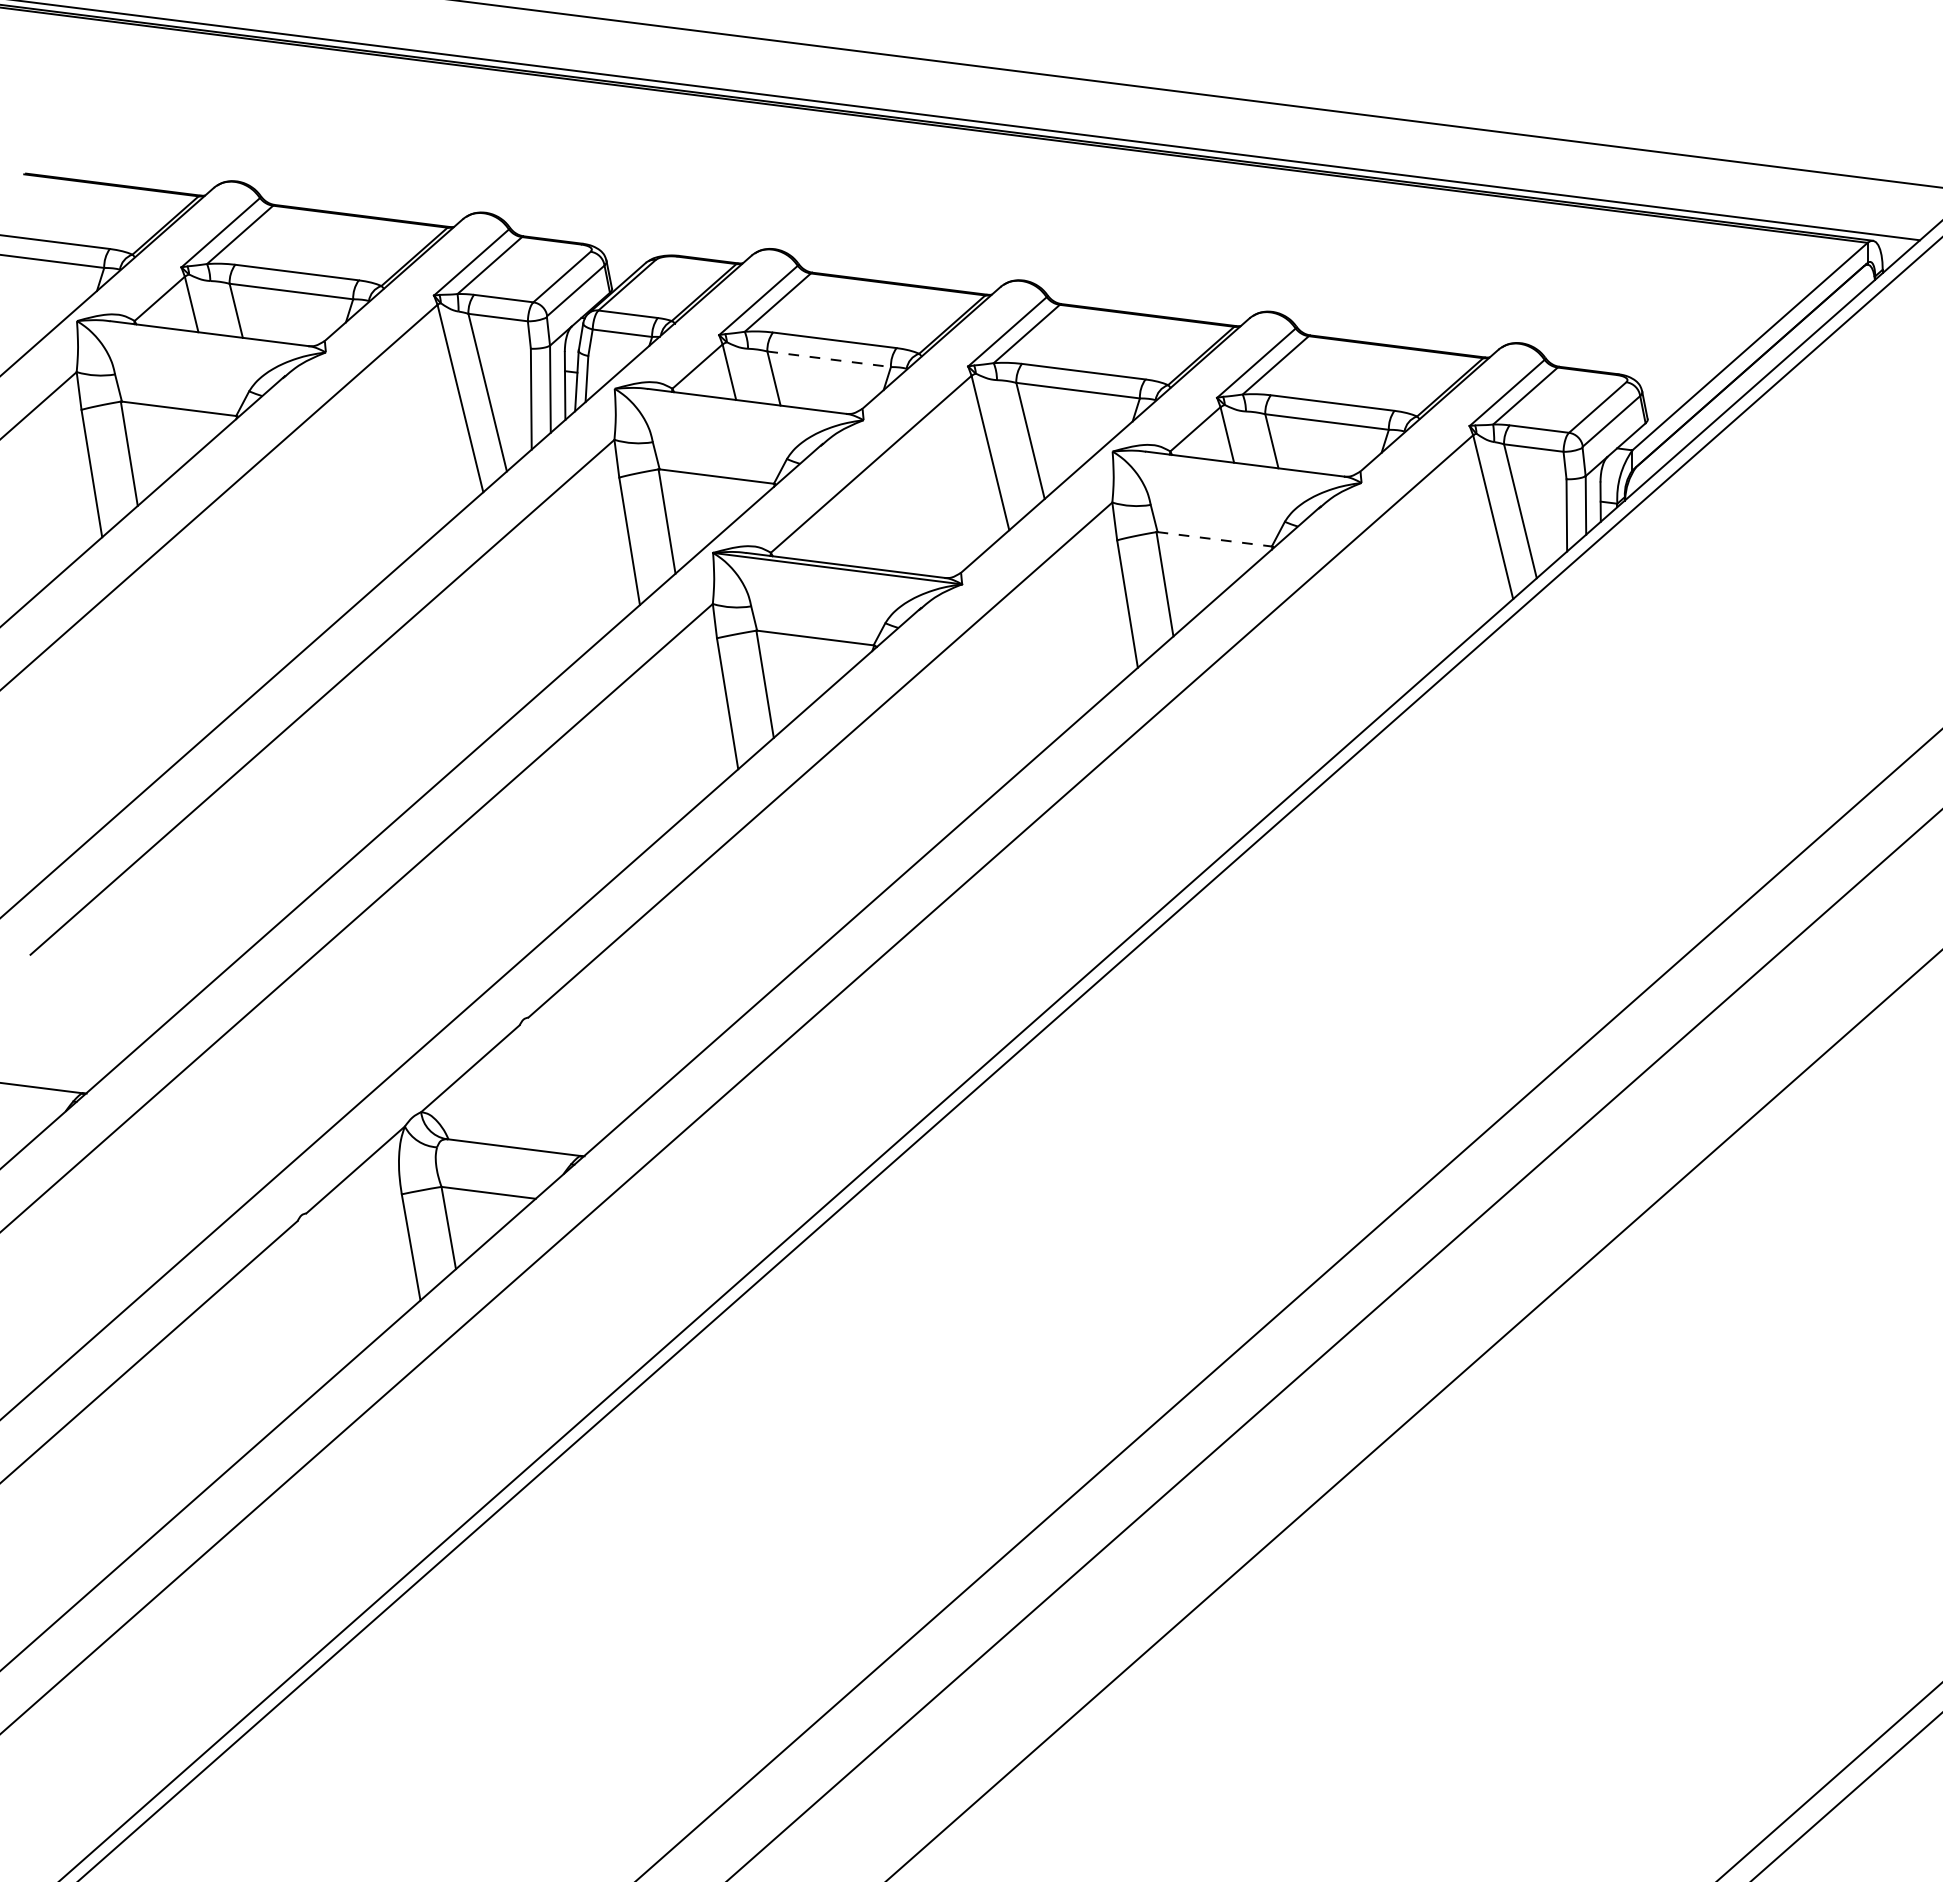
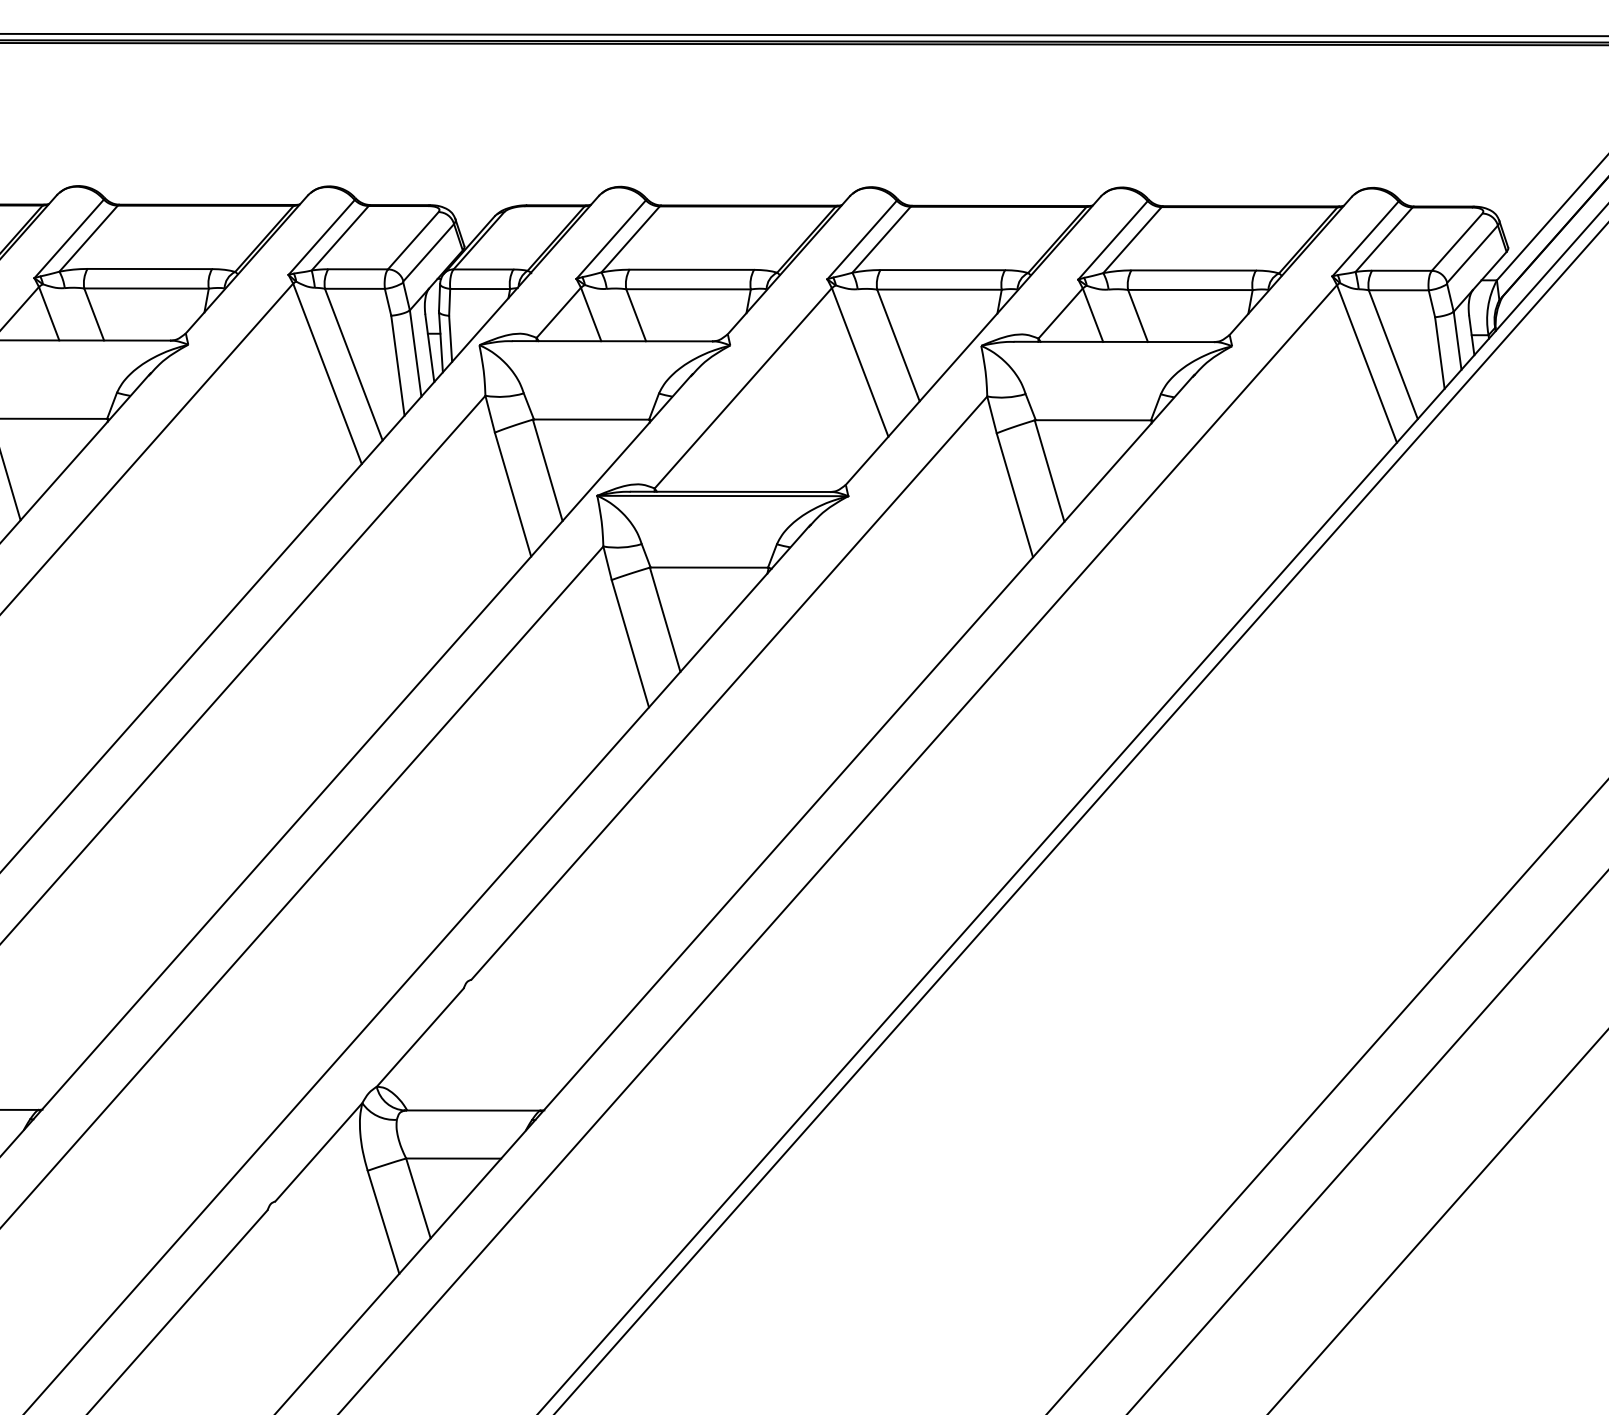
line: (829, 359) -> (688, 289), dashed -> solid
line: (1214, 539) -> (1093, 420), dashed -> solid

